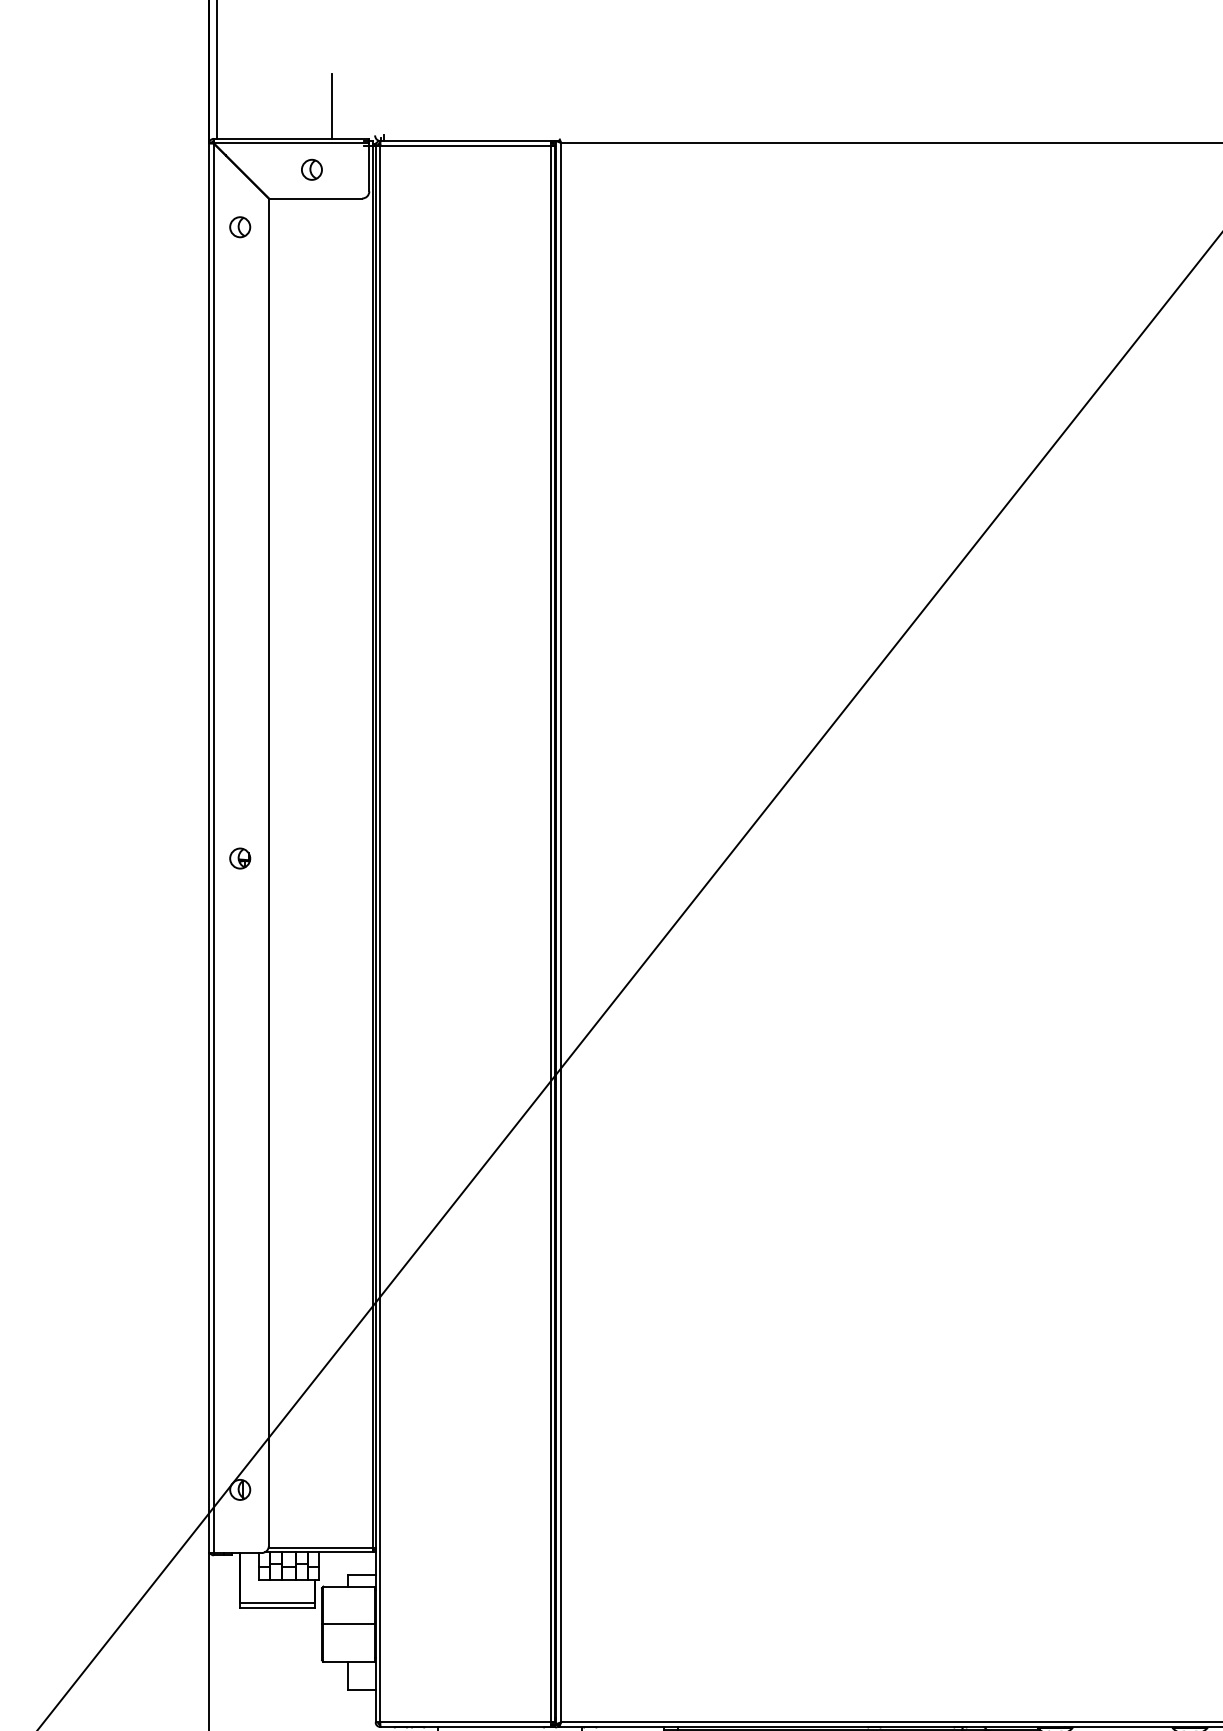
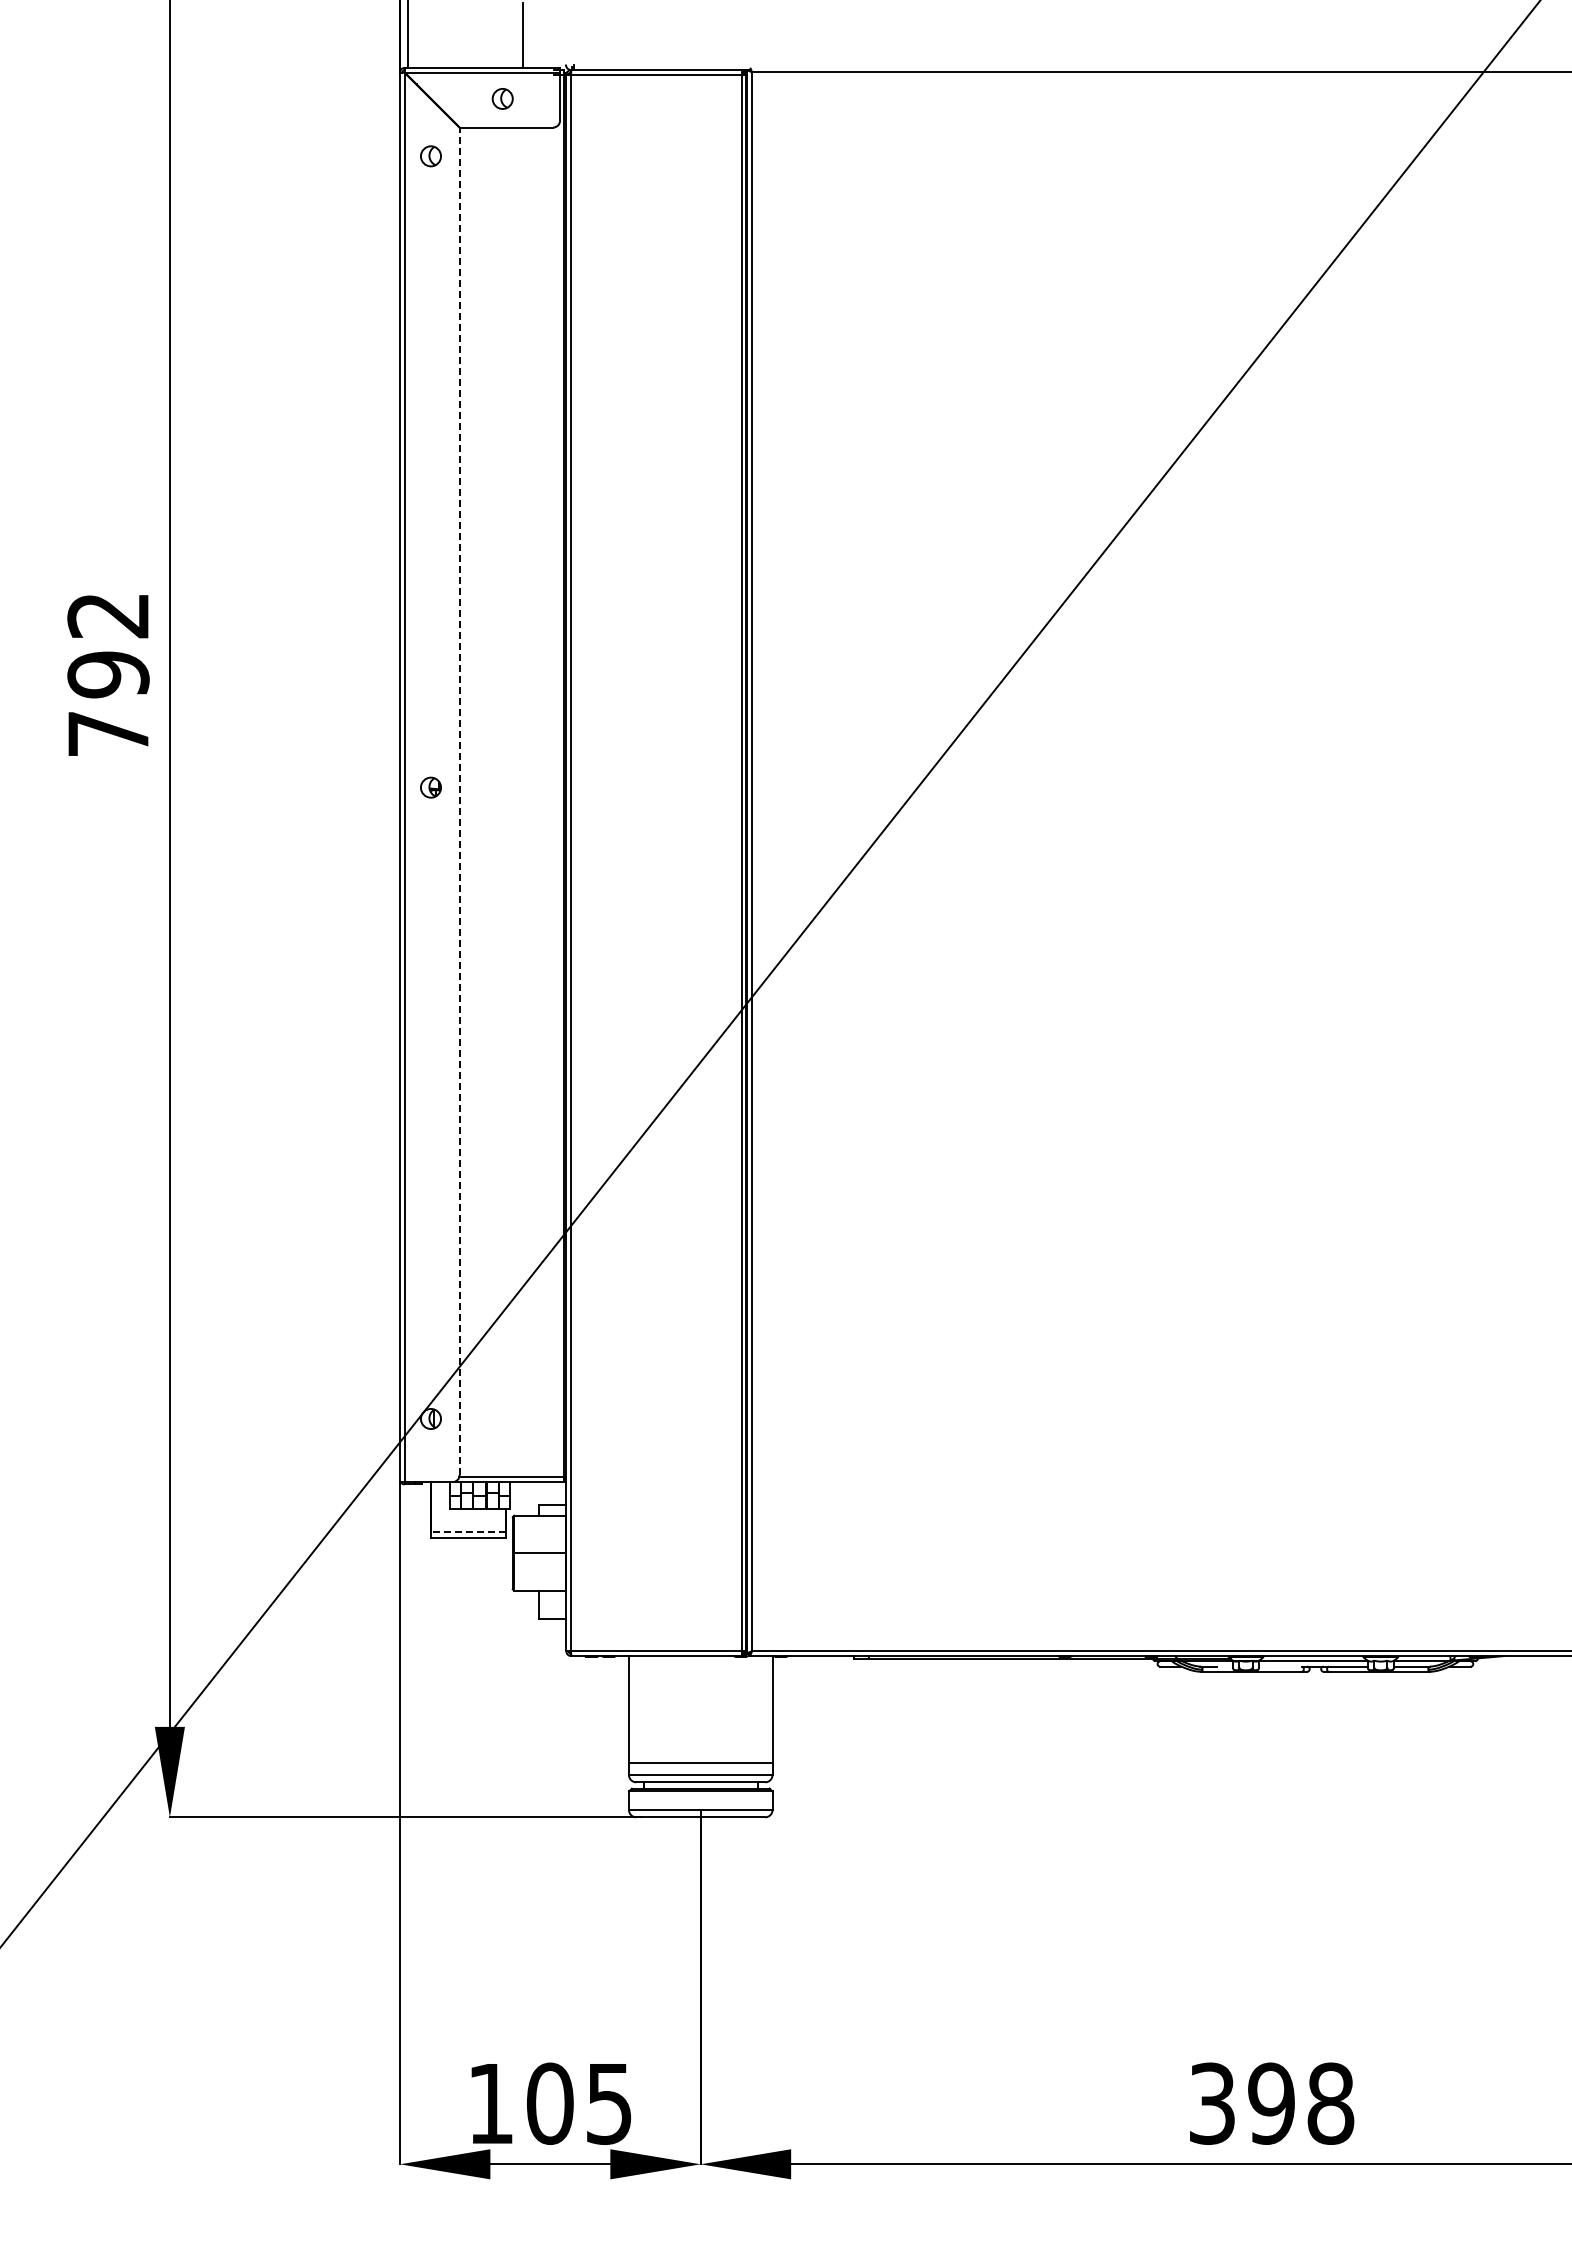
line: (268, 872) -> (459, 801), solid -> dashed
line: (276, 1602) -> (467, 1531), solid -> dashed

